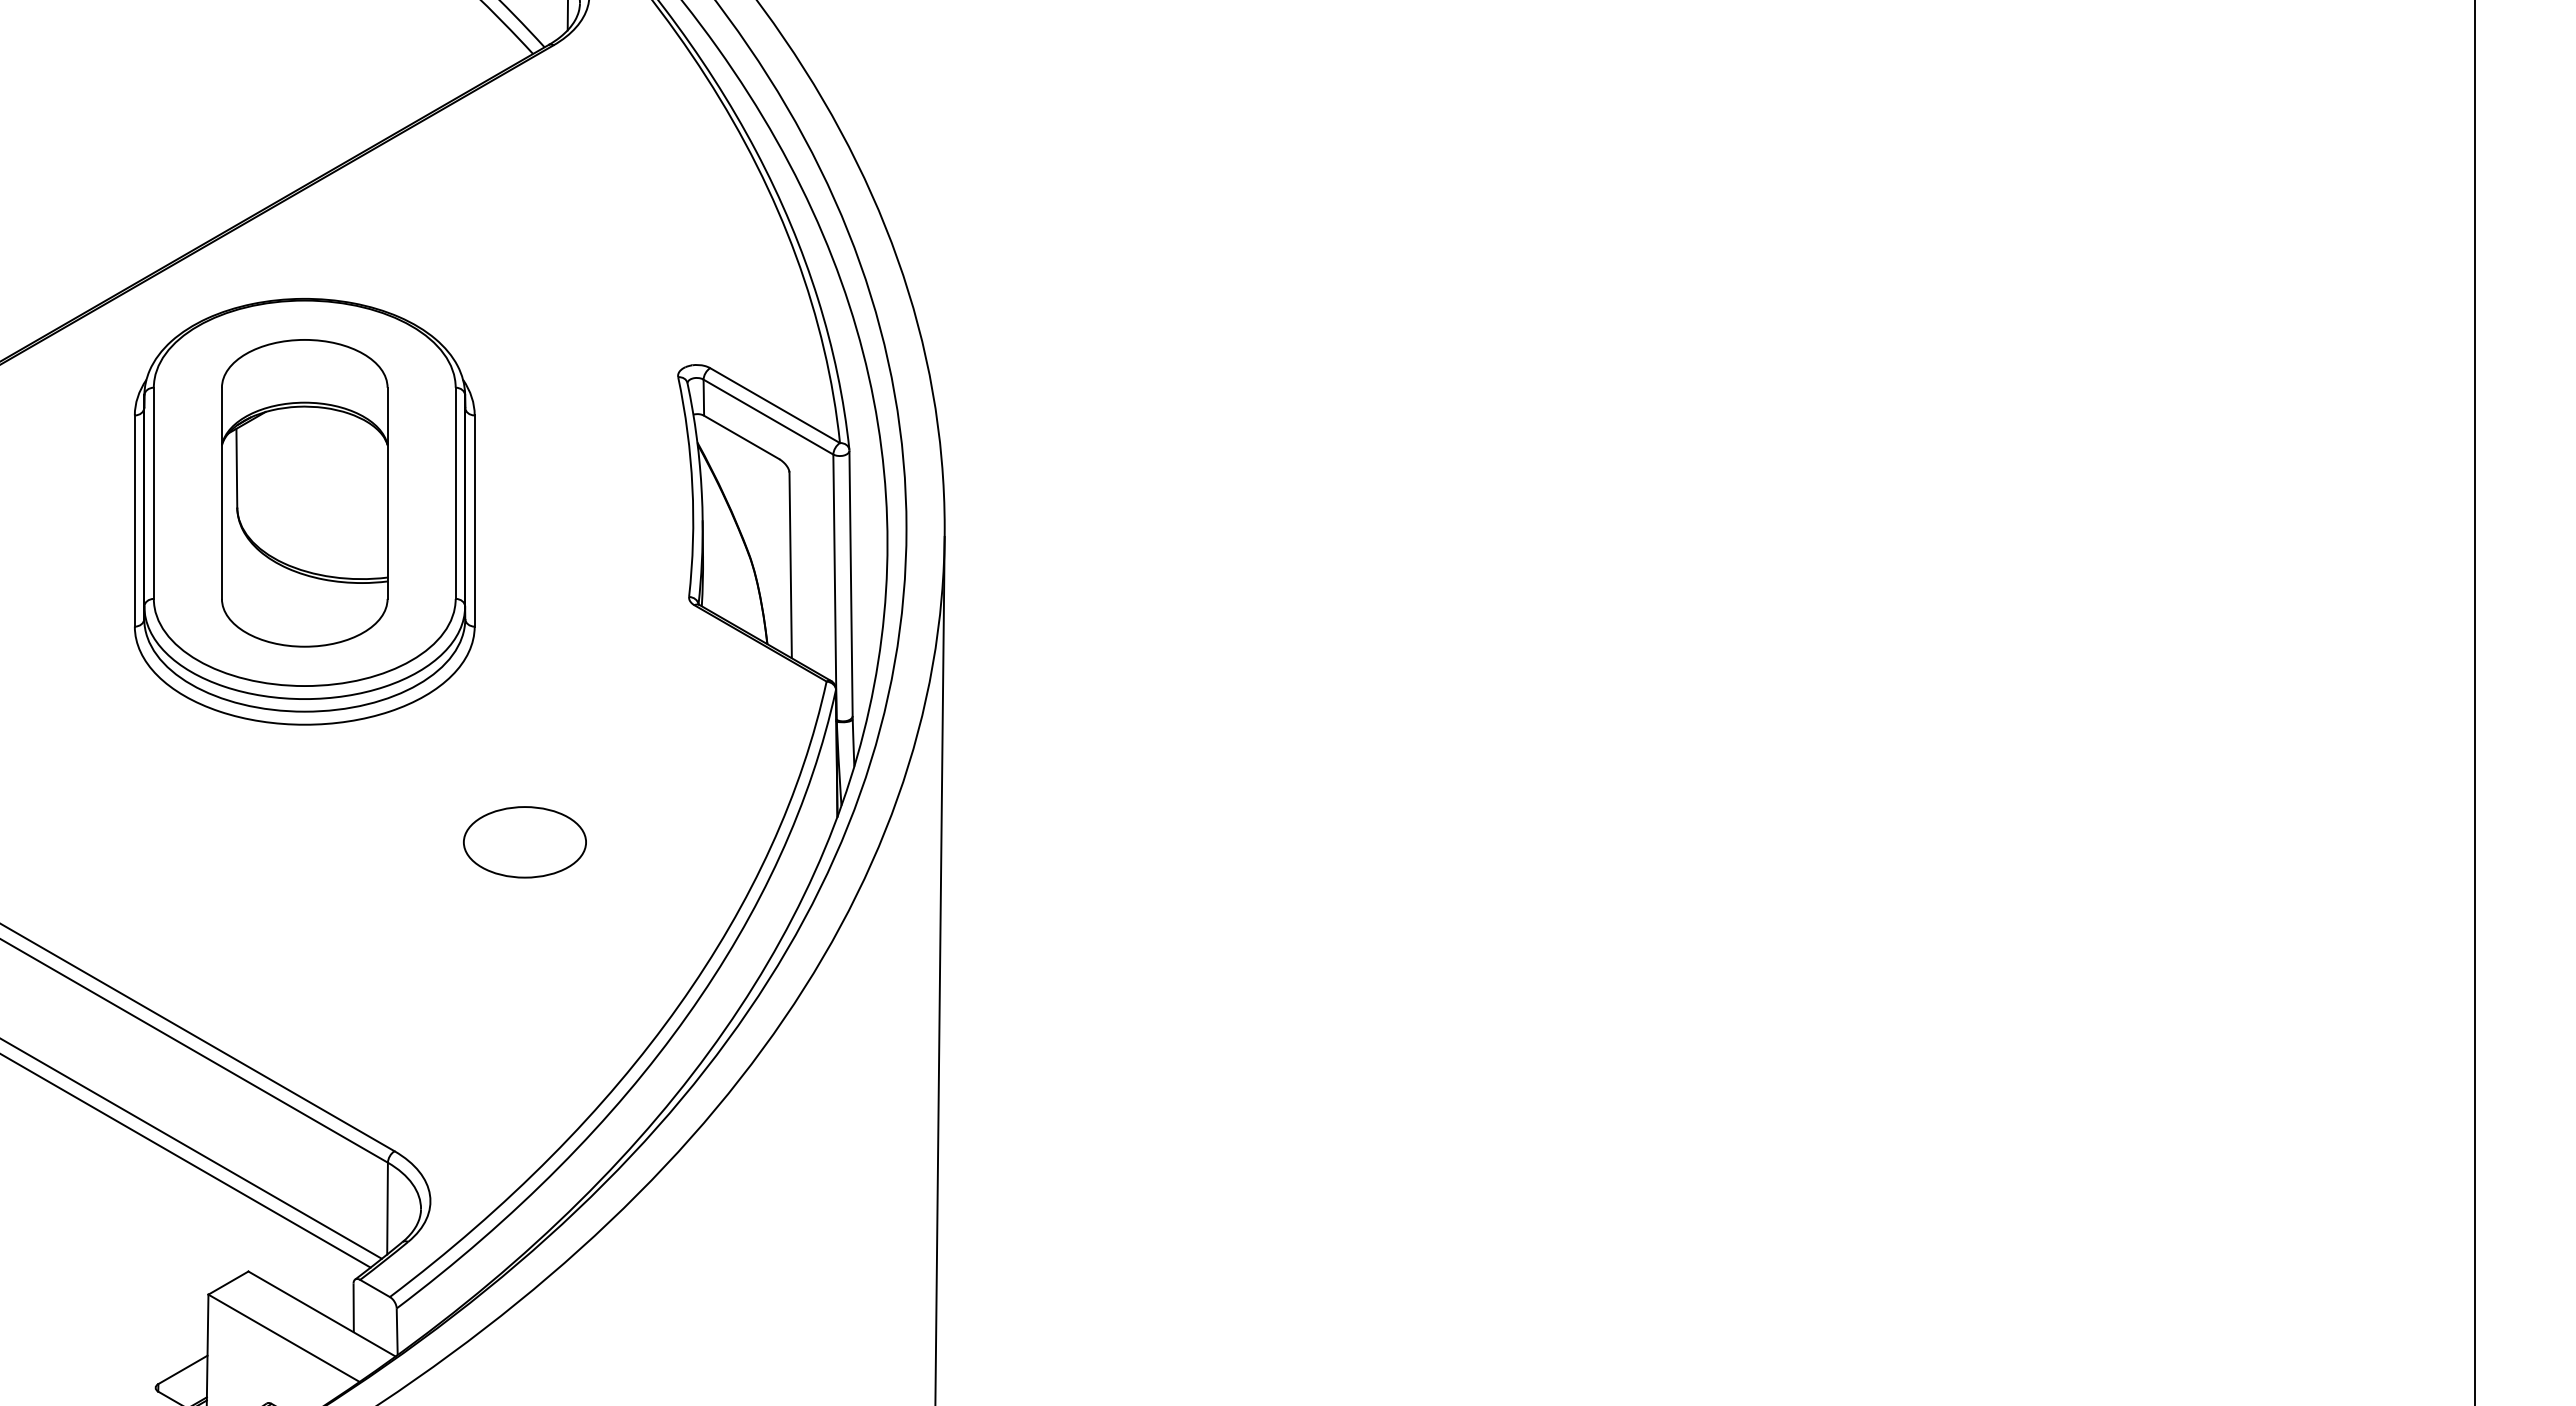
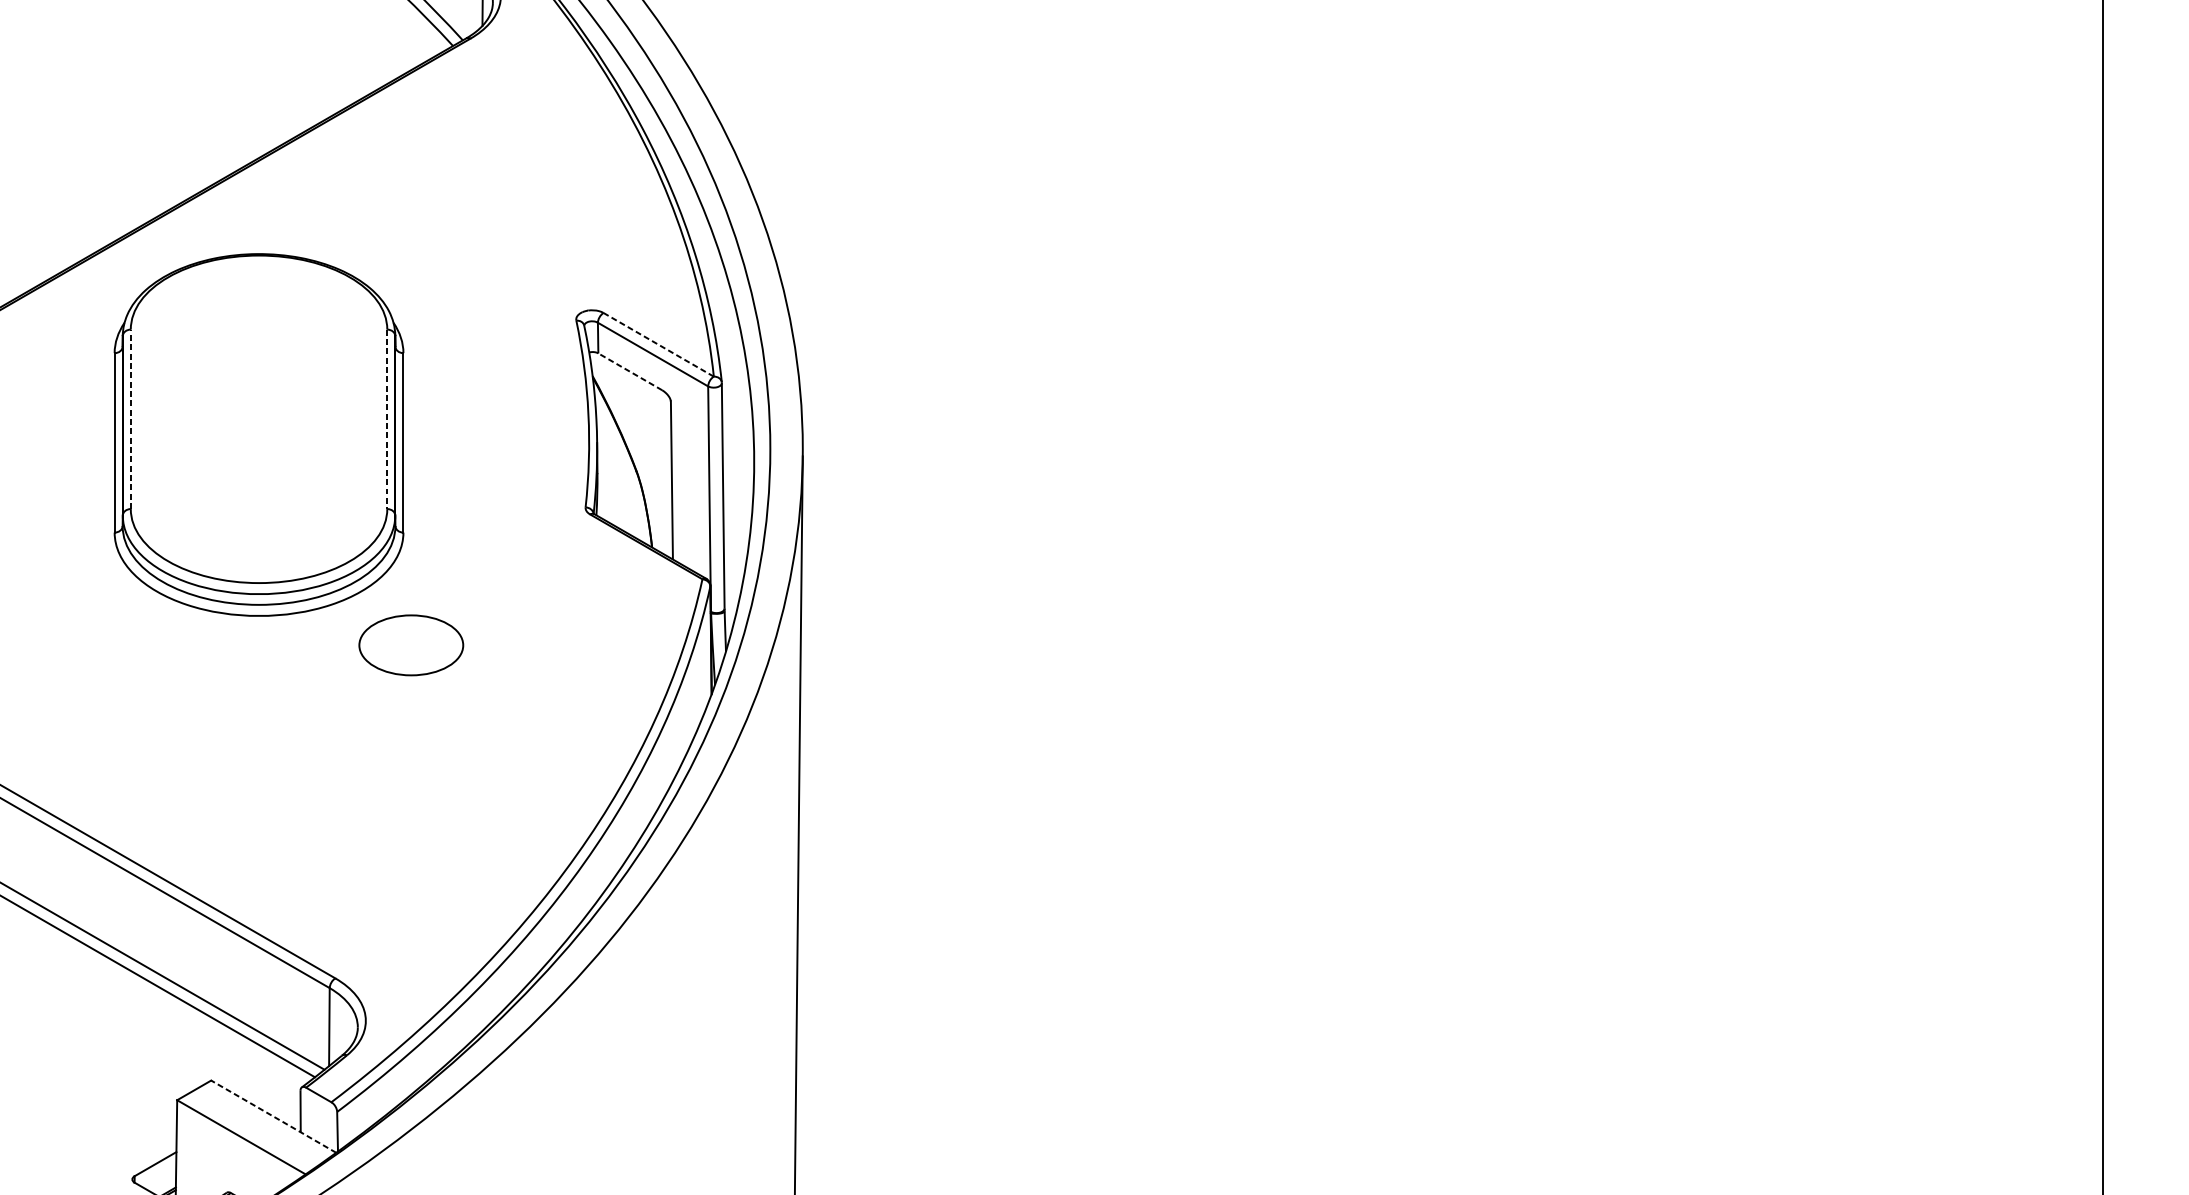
line: (775, 405) -> (659, 344), solid -> dashed
line: (741, 437) -> (630, 371), solid -> dashed
line: (153, 493) -> (130, 419), solid -> dashed
part: (304, 493) -> (258, 419), removed
line: (455, 493) -> (387, 419), solid -> dashed
part: (524, 842) -> (410, 645), moved
line: (322, 1314) -> (274, 1117), solid -> dashed

